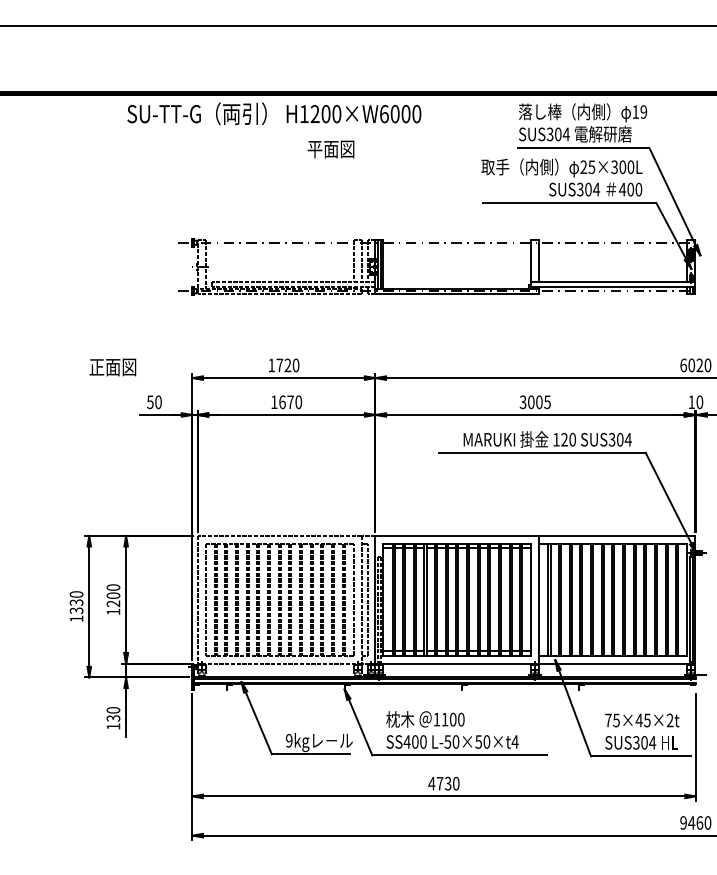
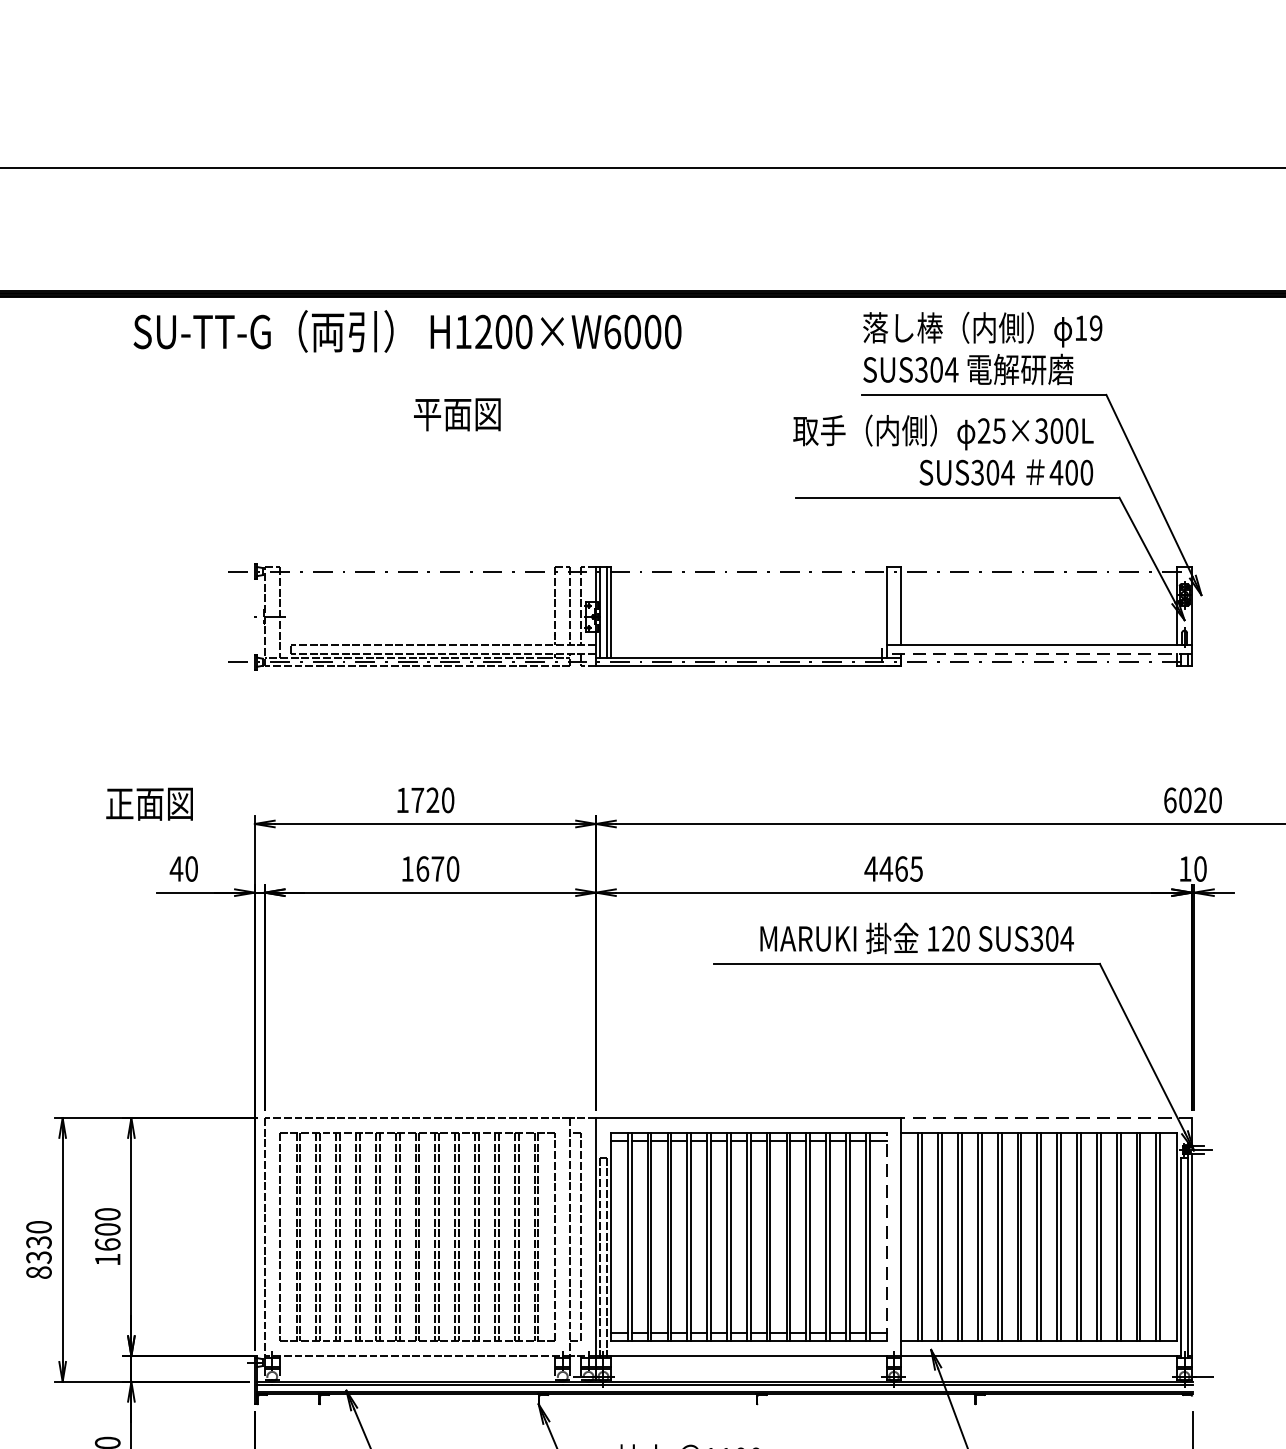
text: (330, 149) -> (456, 414), moved
line: (613, 286) -> (1039, 653), solid -> dashed
text: (112, 367) -> (148, 804), moved
text: (149, 402) -> (174, 869), 50 -> 40
text: (530, 402) -> (884, 869), 3005 -> 4465
line: (617, 535) -> (1047, 1117), solid -> dashed
line: (531, 599) -> (886, 1236), solid -> dashed
text: (113, 603) -> (107, 1243), 1200 -> 1600
text: (76, 618) -> (38, 1271), 1330 -> 8330

